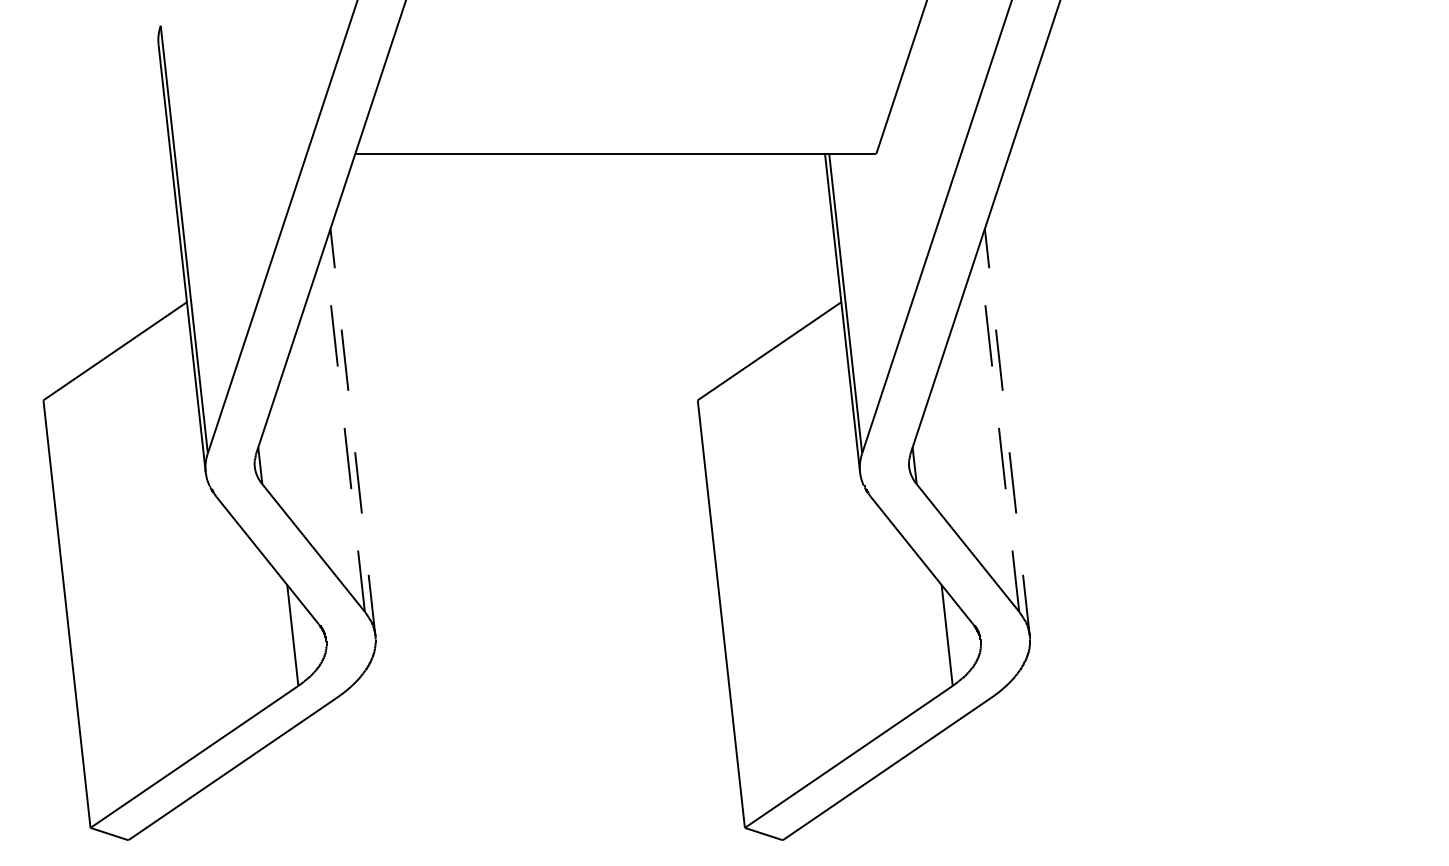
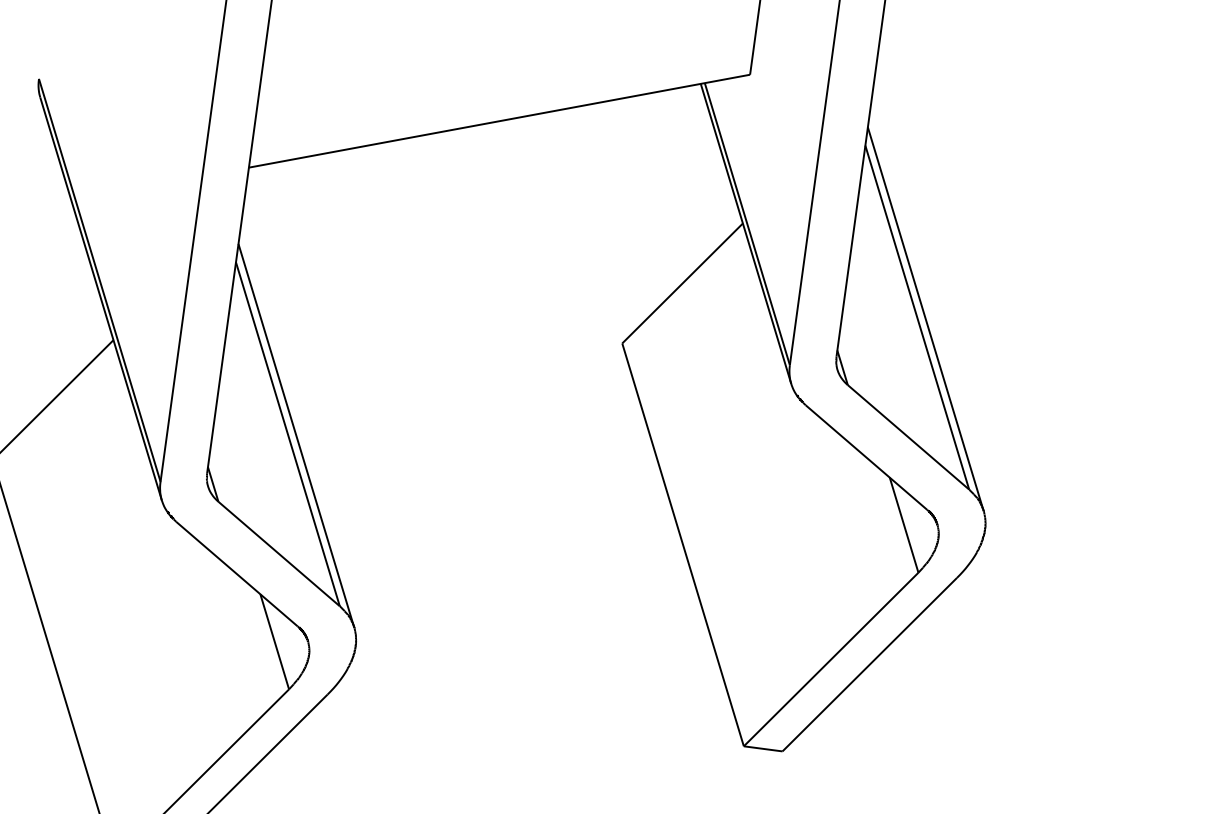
line: (344, 429) -> (287, 434), dashed -> solid
line: (999, 429) -> (917, 317), dashed -> solid
line: (352, 432) -> (295, 435), dashed -> solid
line: (1007, 432) -> (925, 319), dashed -> solid

